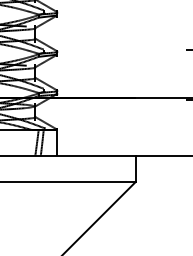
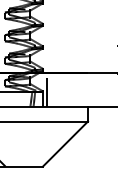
line: (63, 131) -> (46, 92), added

